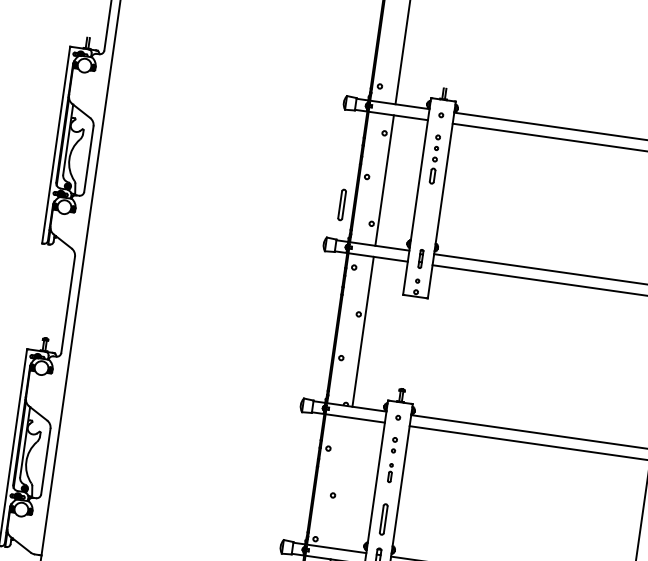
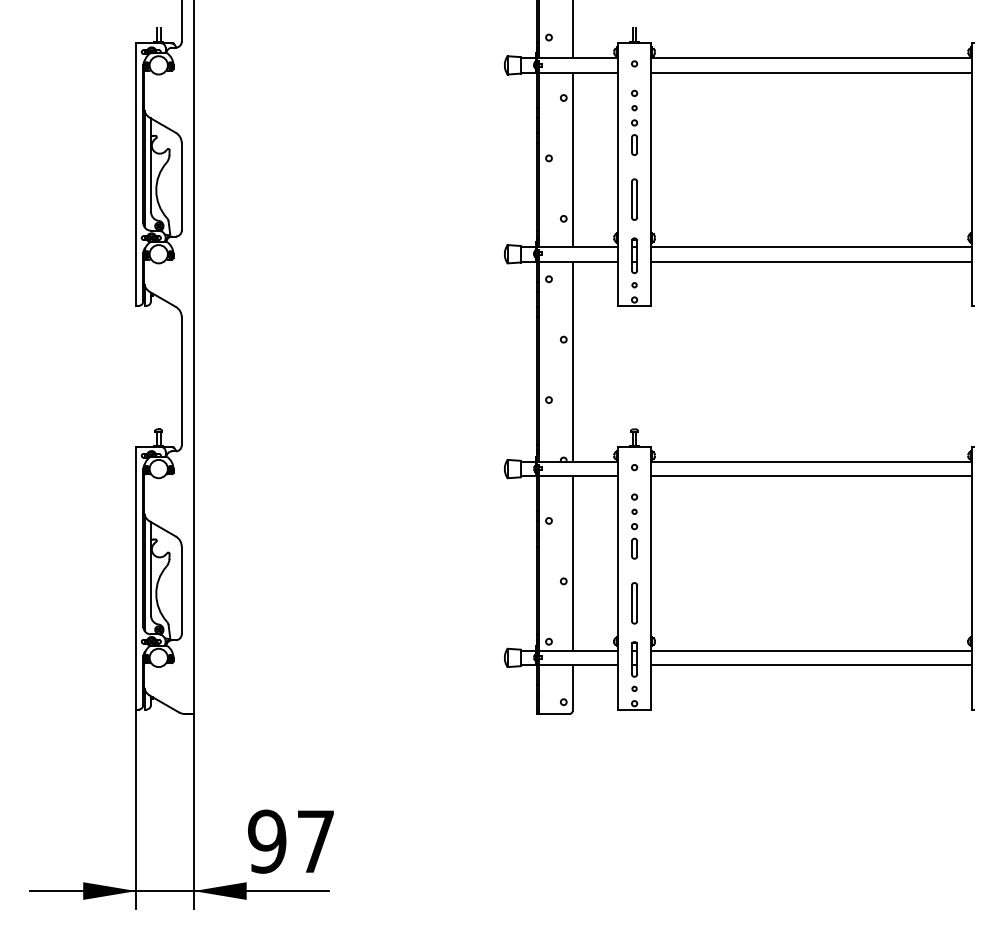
part: (342, 204) -> (634, 199), moved
part: (420, 258) -> (634, 255), size x1.43
part: (390, 473) -> (634, 541), size x1.43
line: (341, 483) -> (572, 563), added

